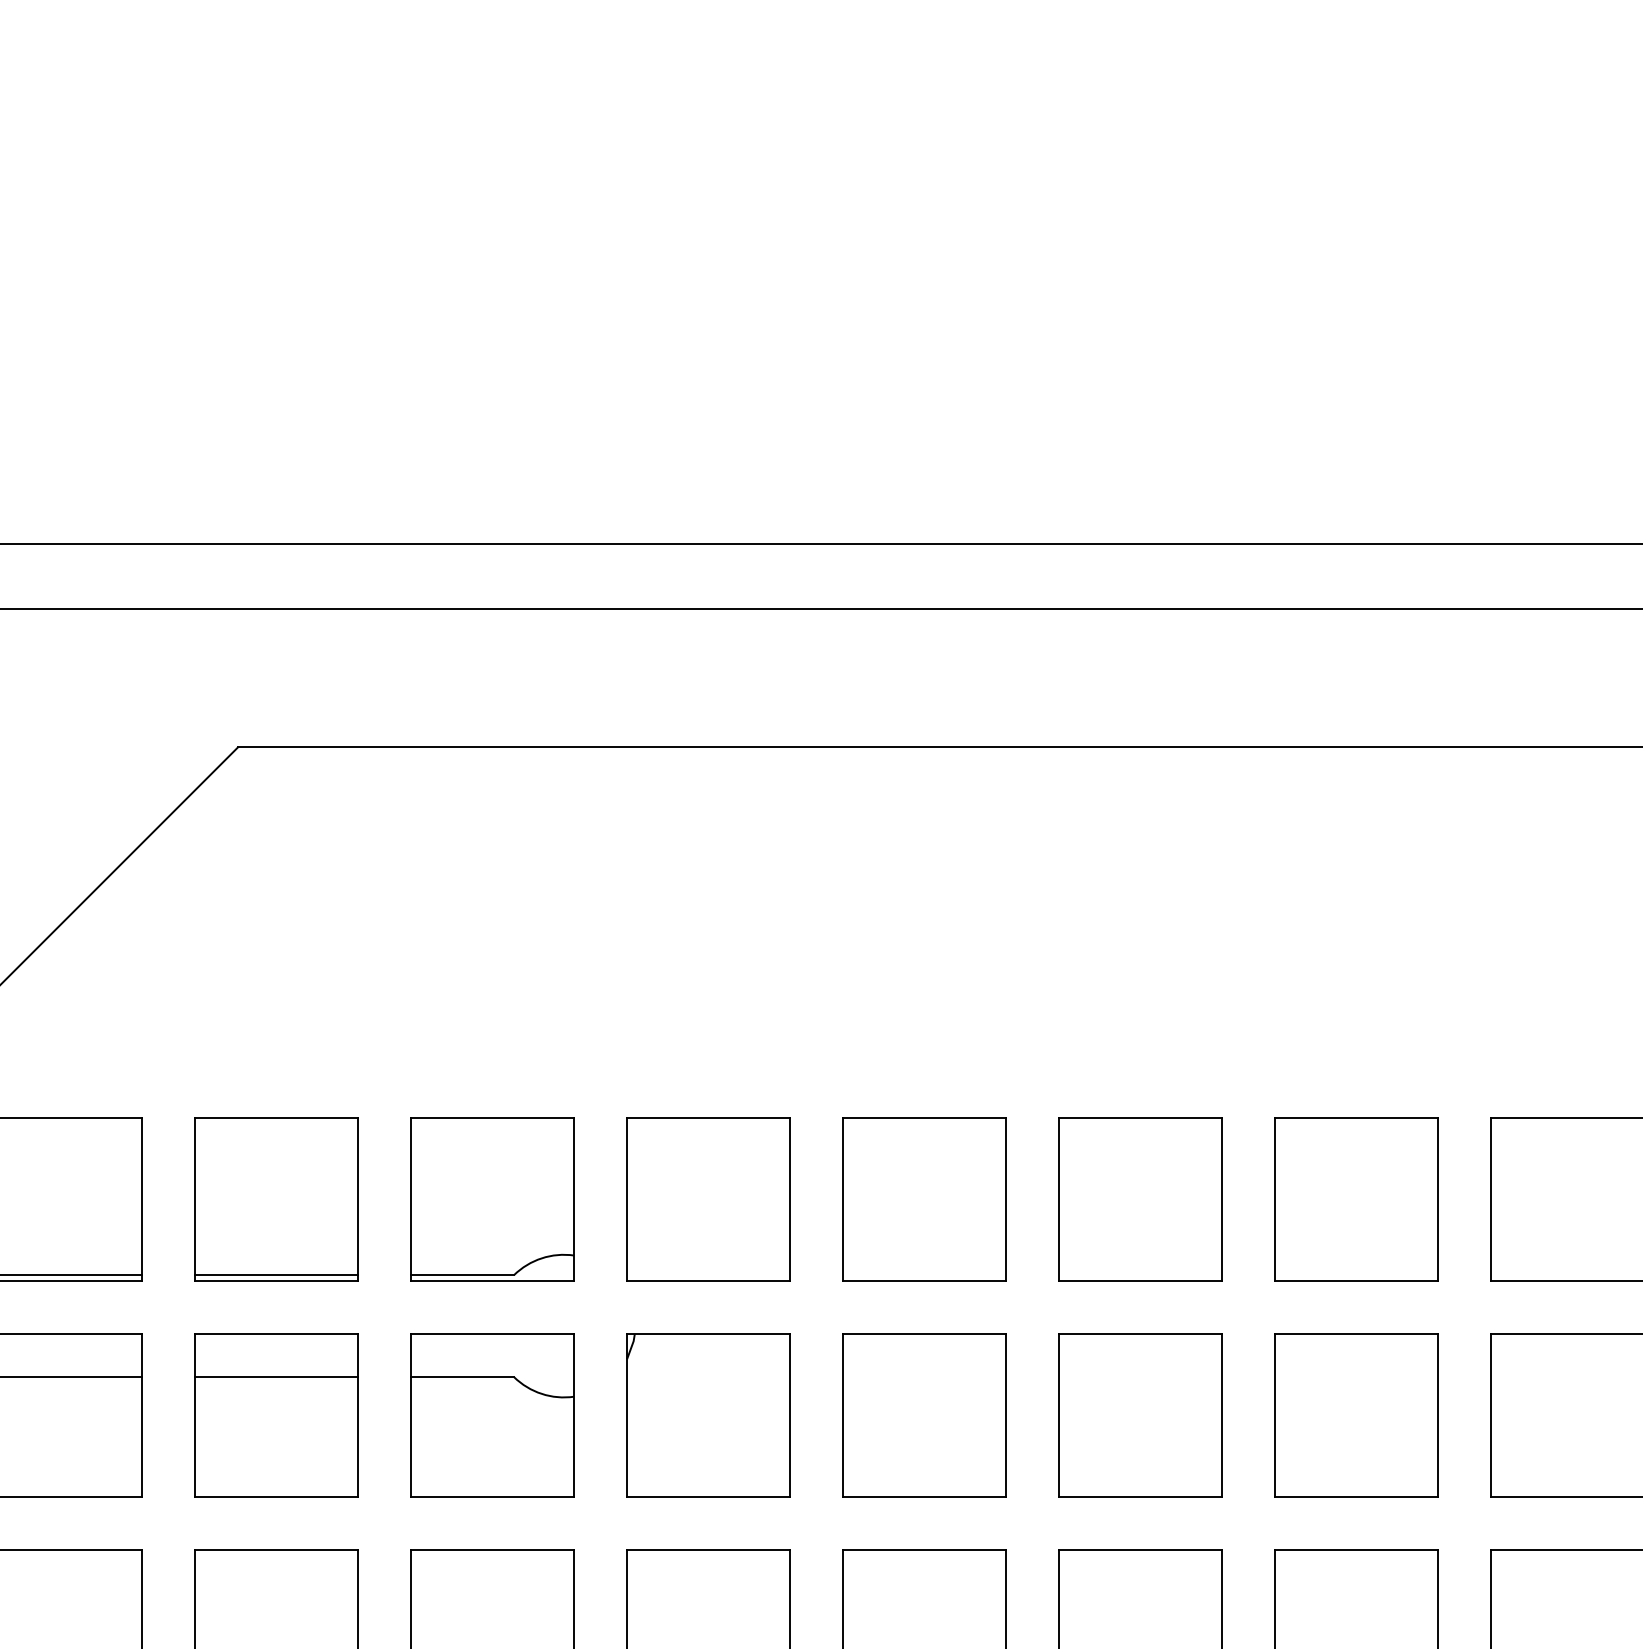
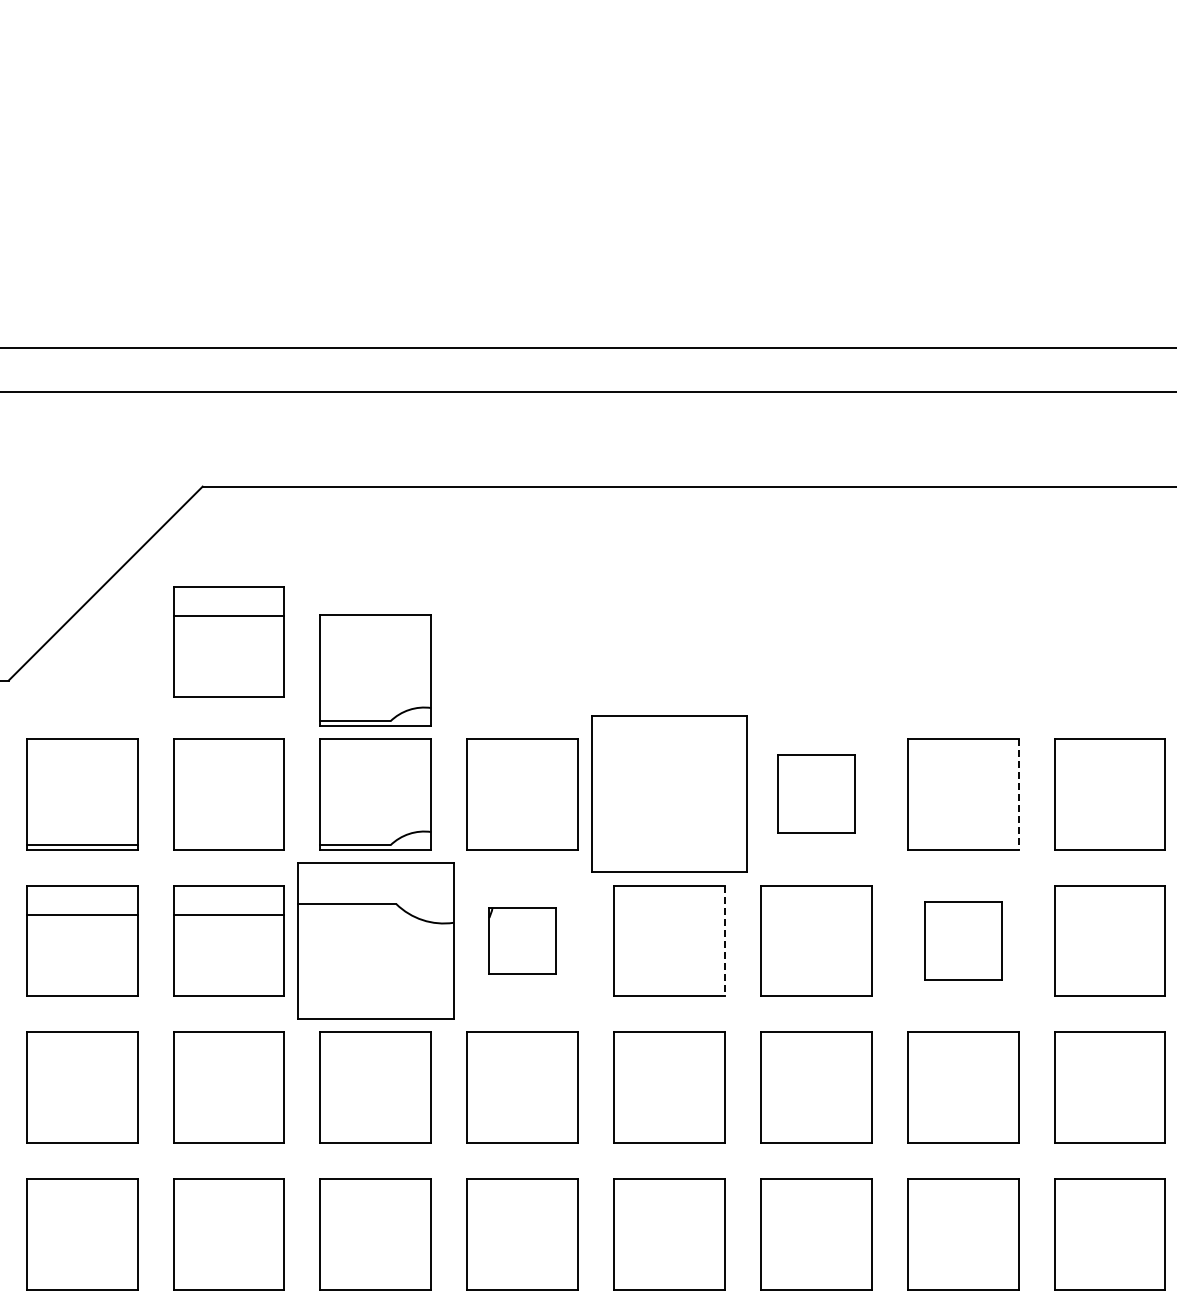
part: (275, 975) -> (228, 641), added
part: (492, 1017) -> (375, 670), added
part: (924, 1200) -> (669, 794), size x1.4
part: (1140, 1200) -> (816, 794), size x0.7
line: (1437, 1200) -> (1018, 794), solid -> dashed
line: (275, 1275) -> (228, 845), removed
part: (492, 1415) -> (375, 940), size x1.4
part: (708, 1415) -> (522, 940), size x0.6
part: (1356, 1415) -> (963, 940), size x0.7
line: (1005, 1416) -> (724, 941), solid -> dashed

